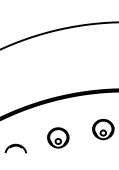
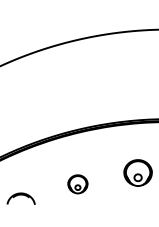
part: (58, 138) -> (77, 184), size x0.7

